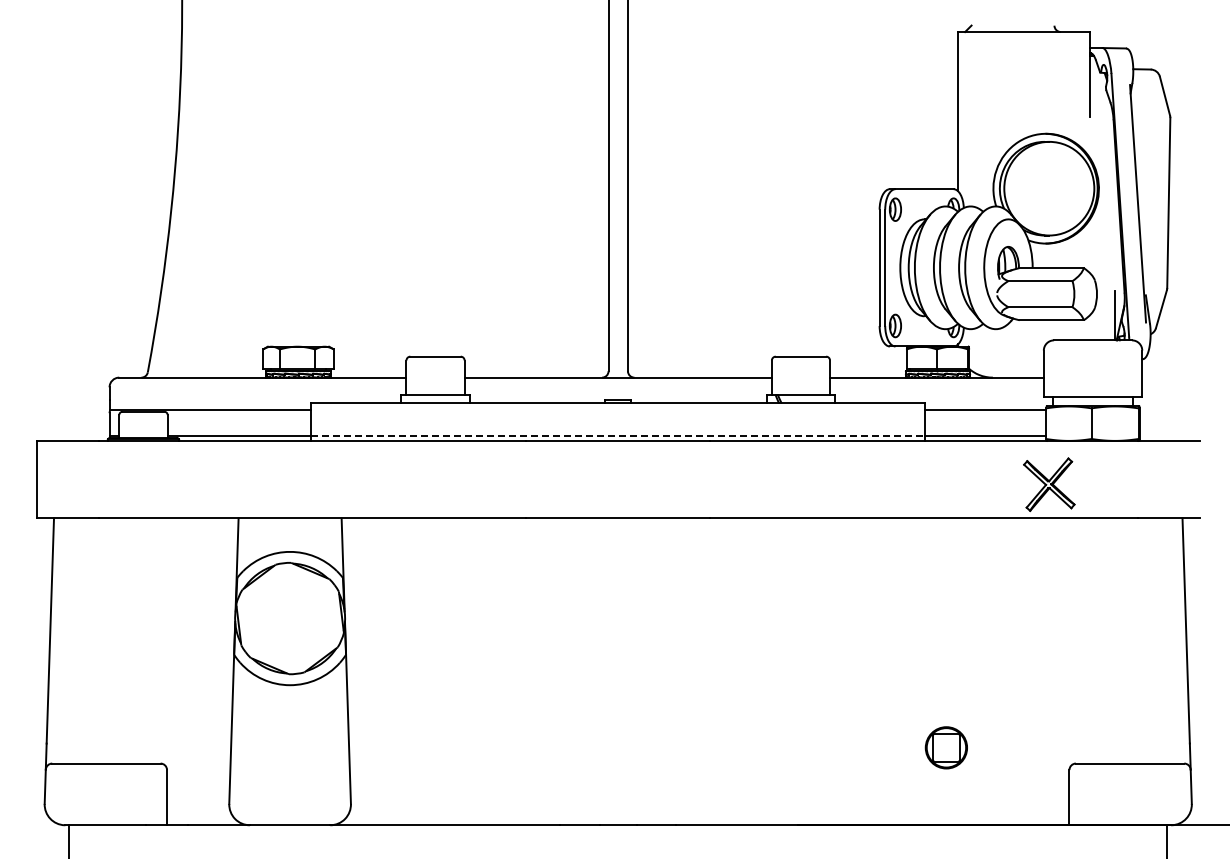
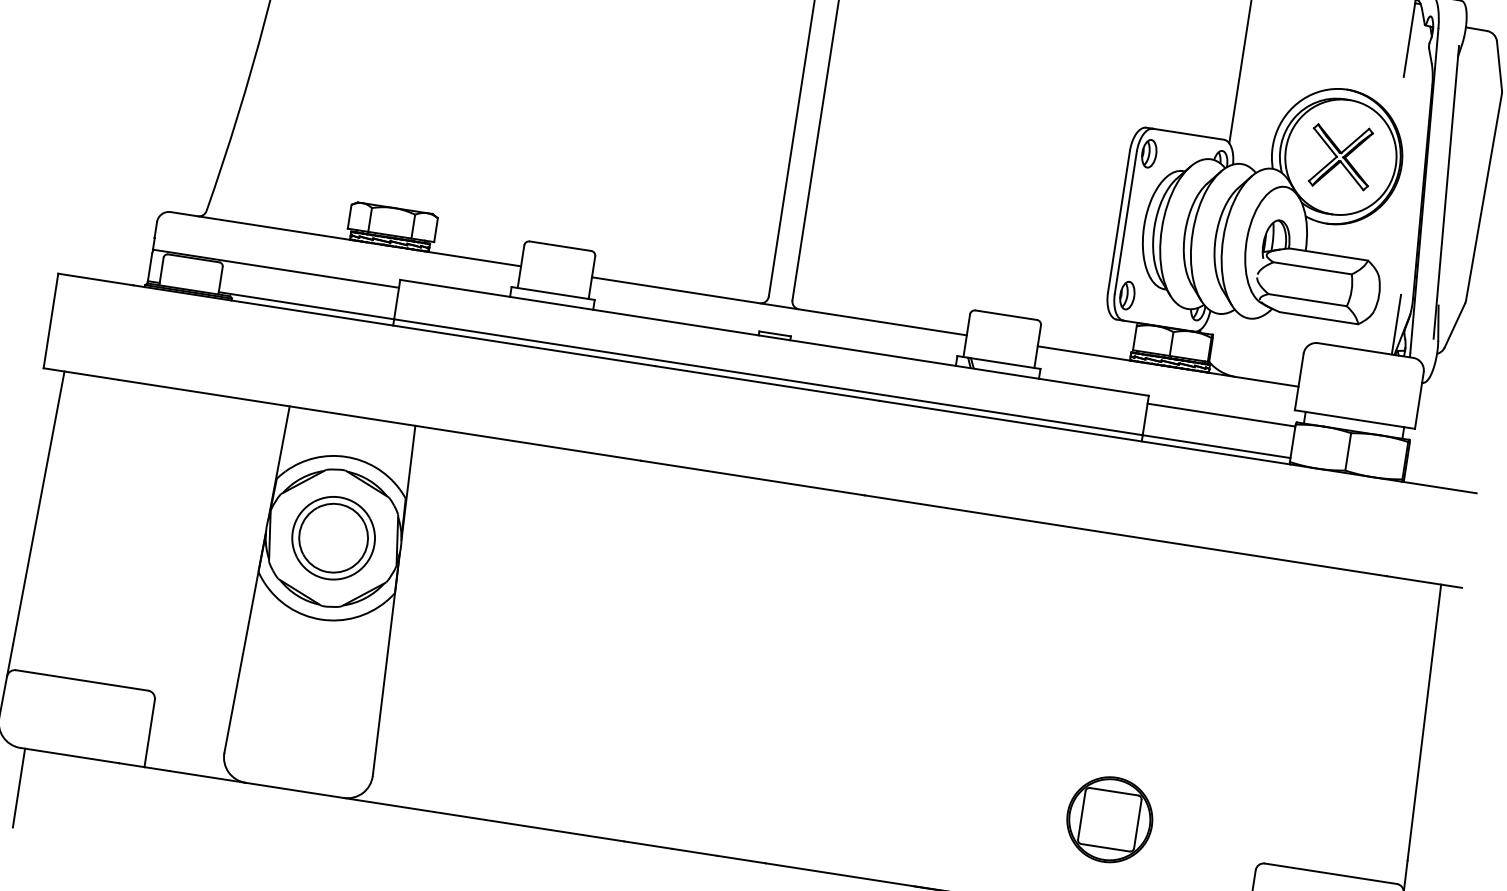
line: (618, 435) -> (768, 376), dashed -> solid
part: (1049, 484) -> (1341, 157), moved
part: (289, 618) -> (332, 538), added
part: (946, 747) -> (1109, 819), size x1.67

